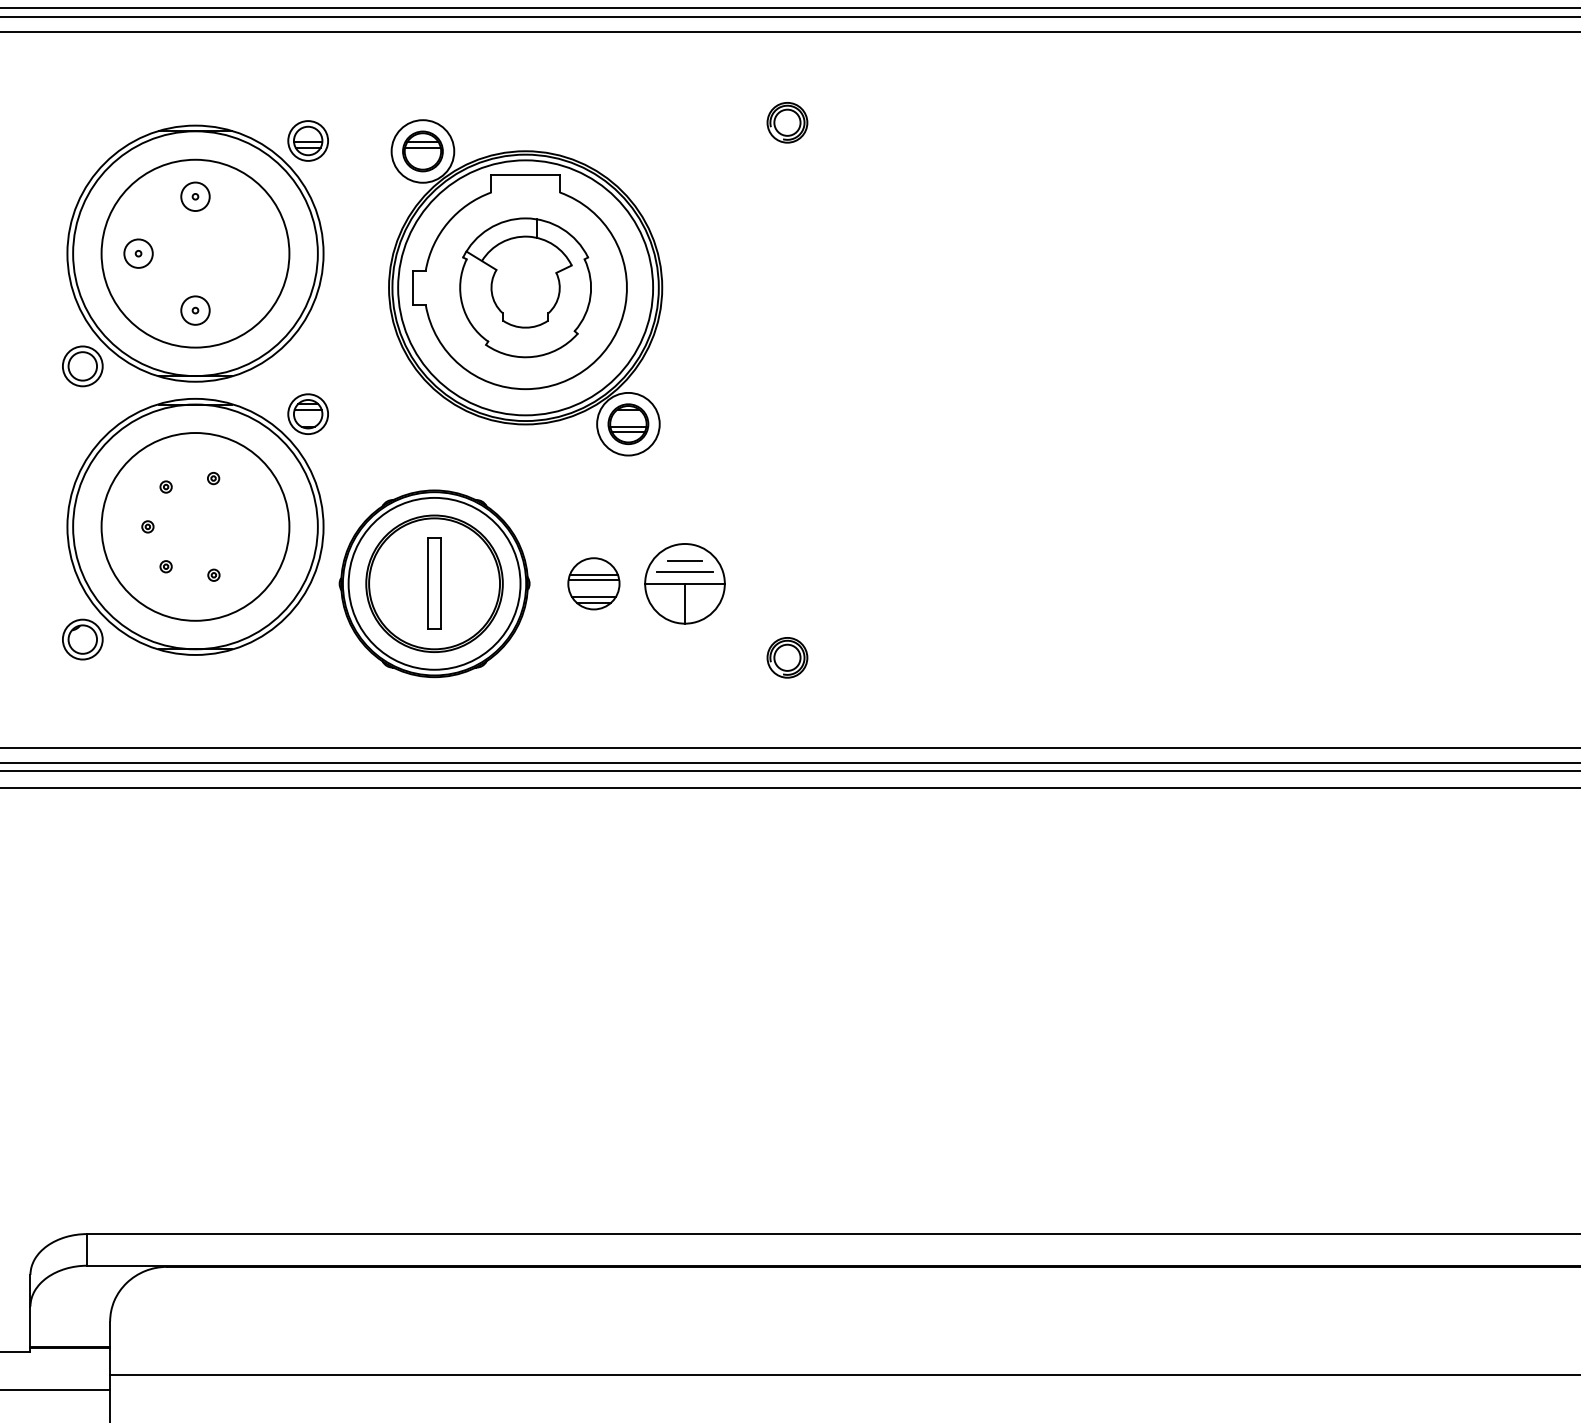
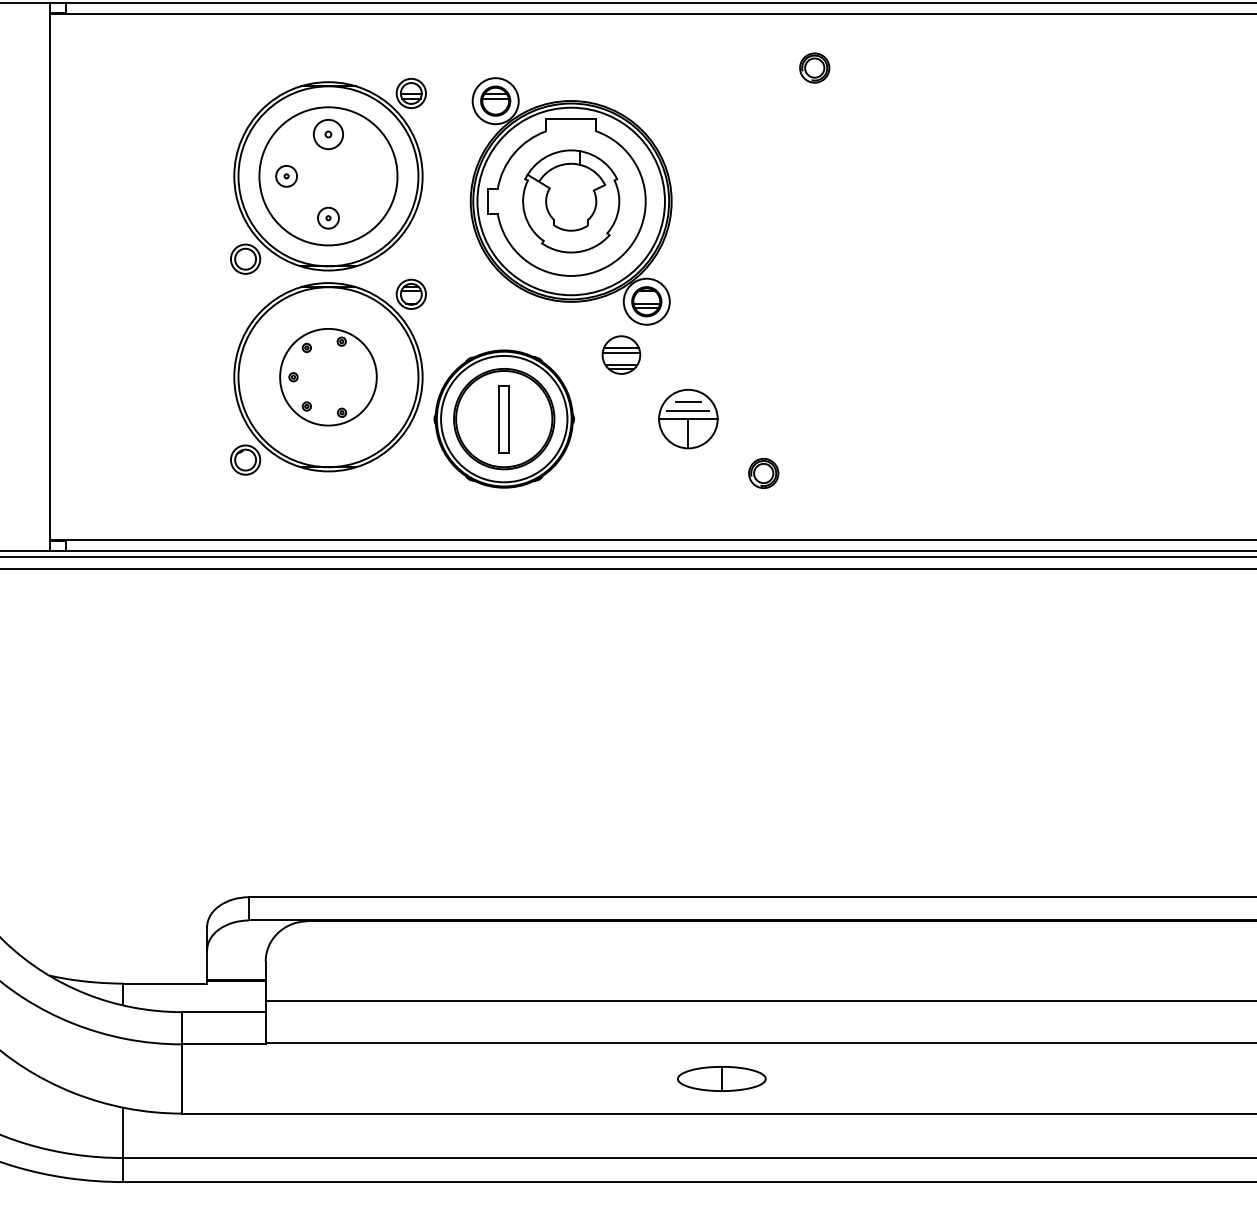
part: (787, 121) -> (814, 67), moved
part: (195, 196) -> (328, 134), size x1.4
circle: (195, 527) -> (328, 377), size x0.7
part: (594, 583) -> (621, 354), moved

